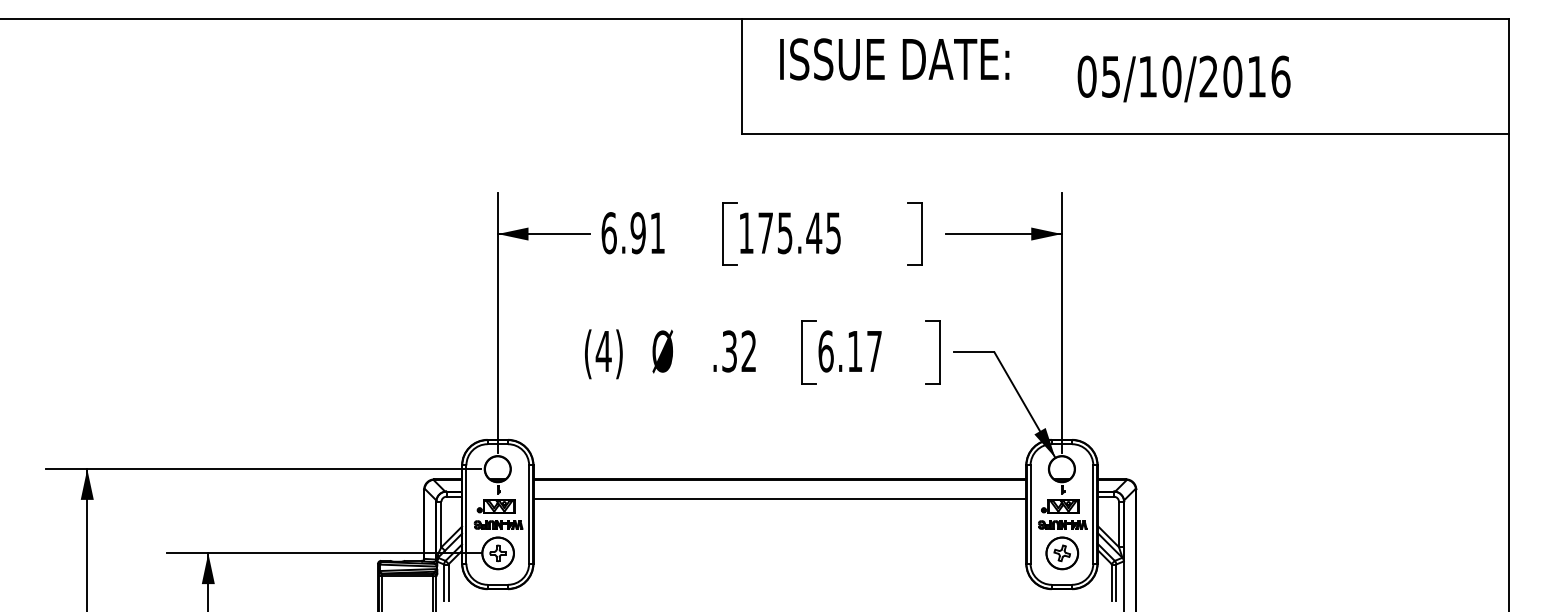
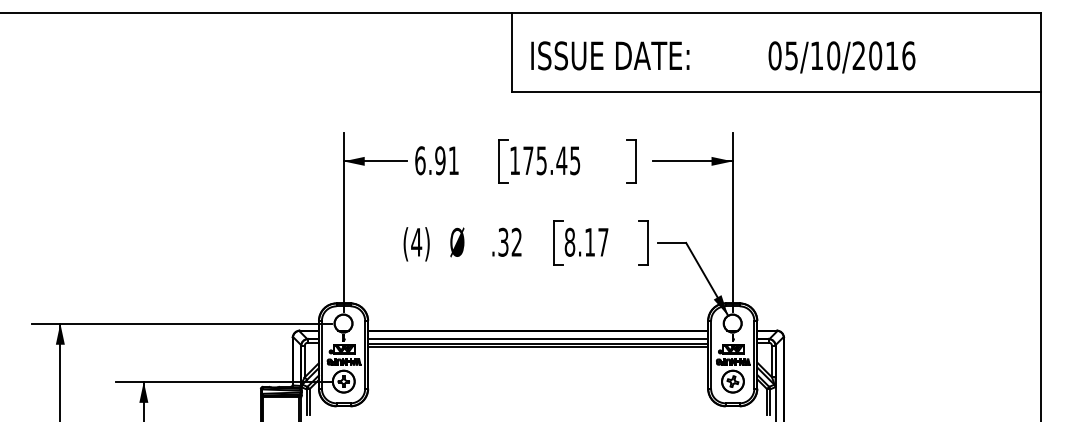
text: (894, 58) -> (610, 55), moved
text: (1183, 79) -> (841, 57), moved
text: (825, 350) -> (569, 241), 6.17 -> 8.17
line: (780, 490) -> (538, 338), added
line: (780, 503) -> (538, 347), added

